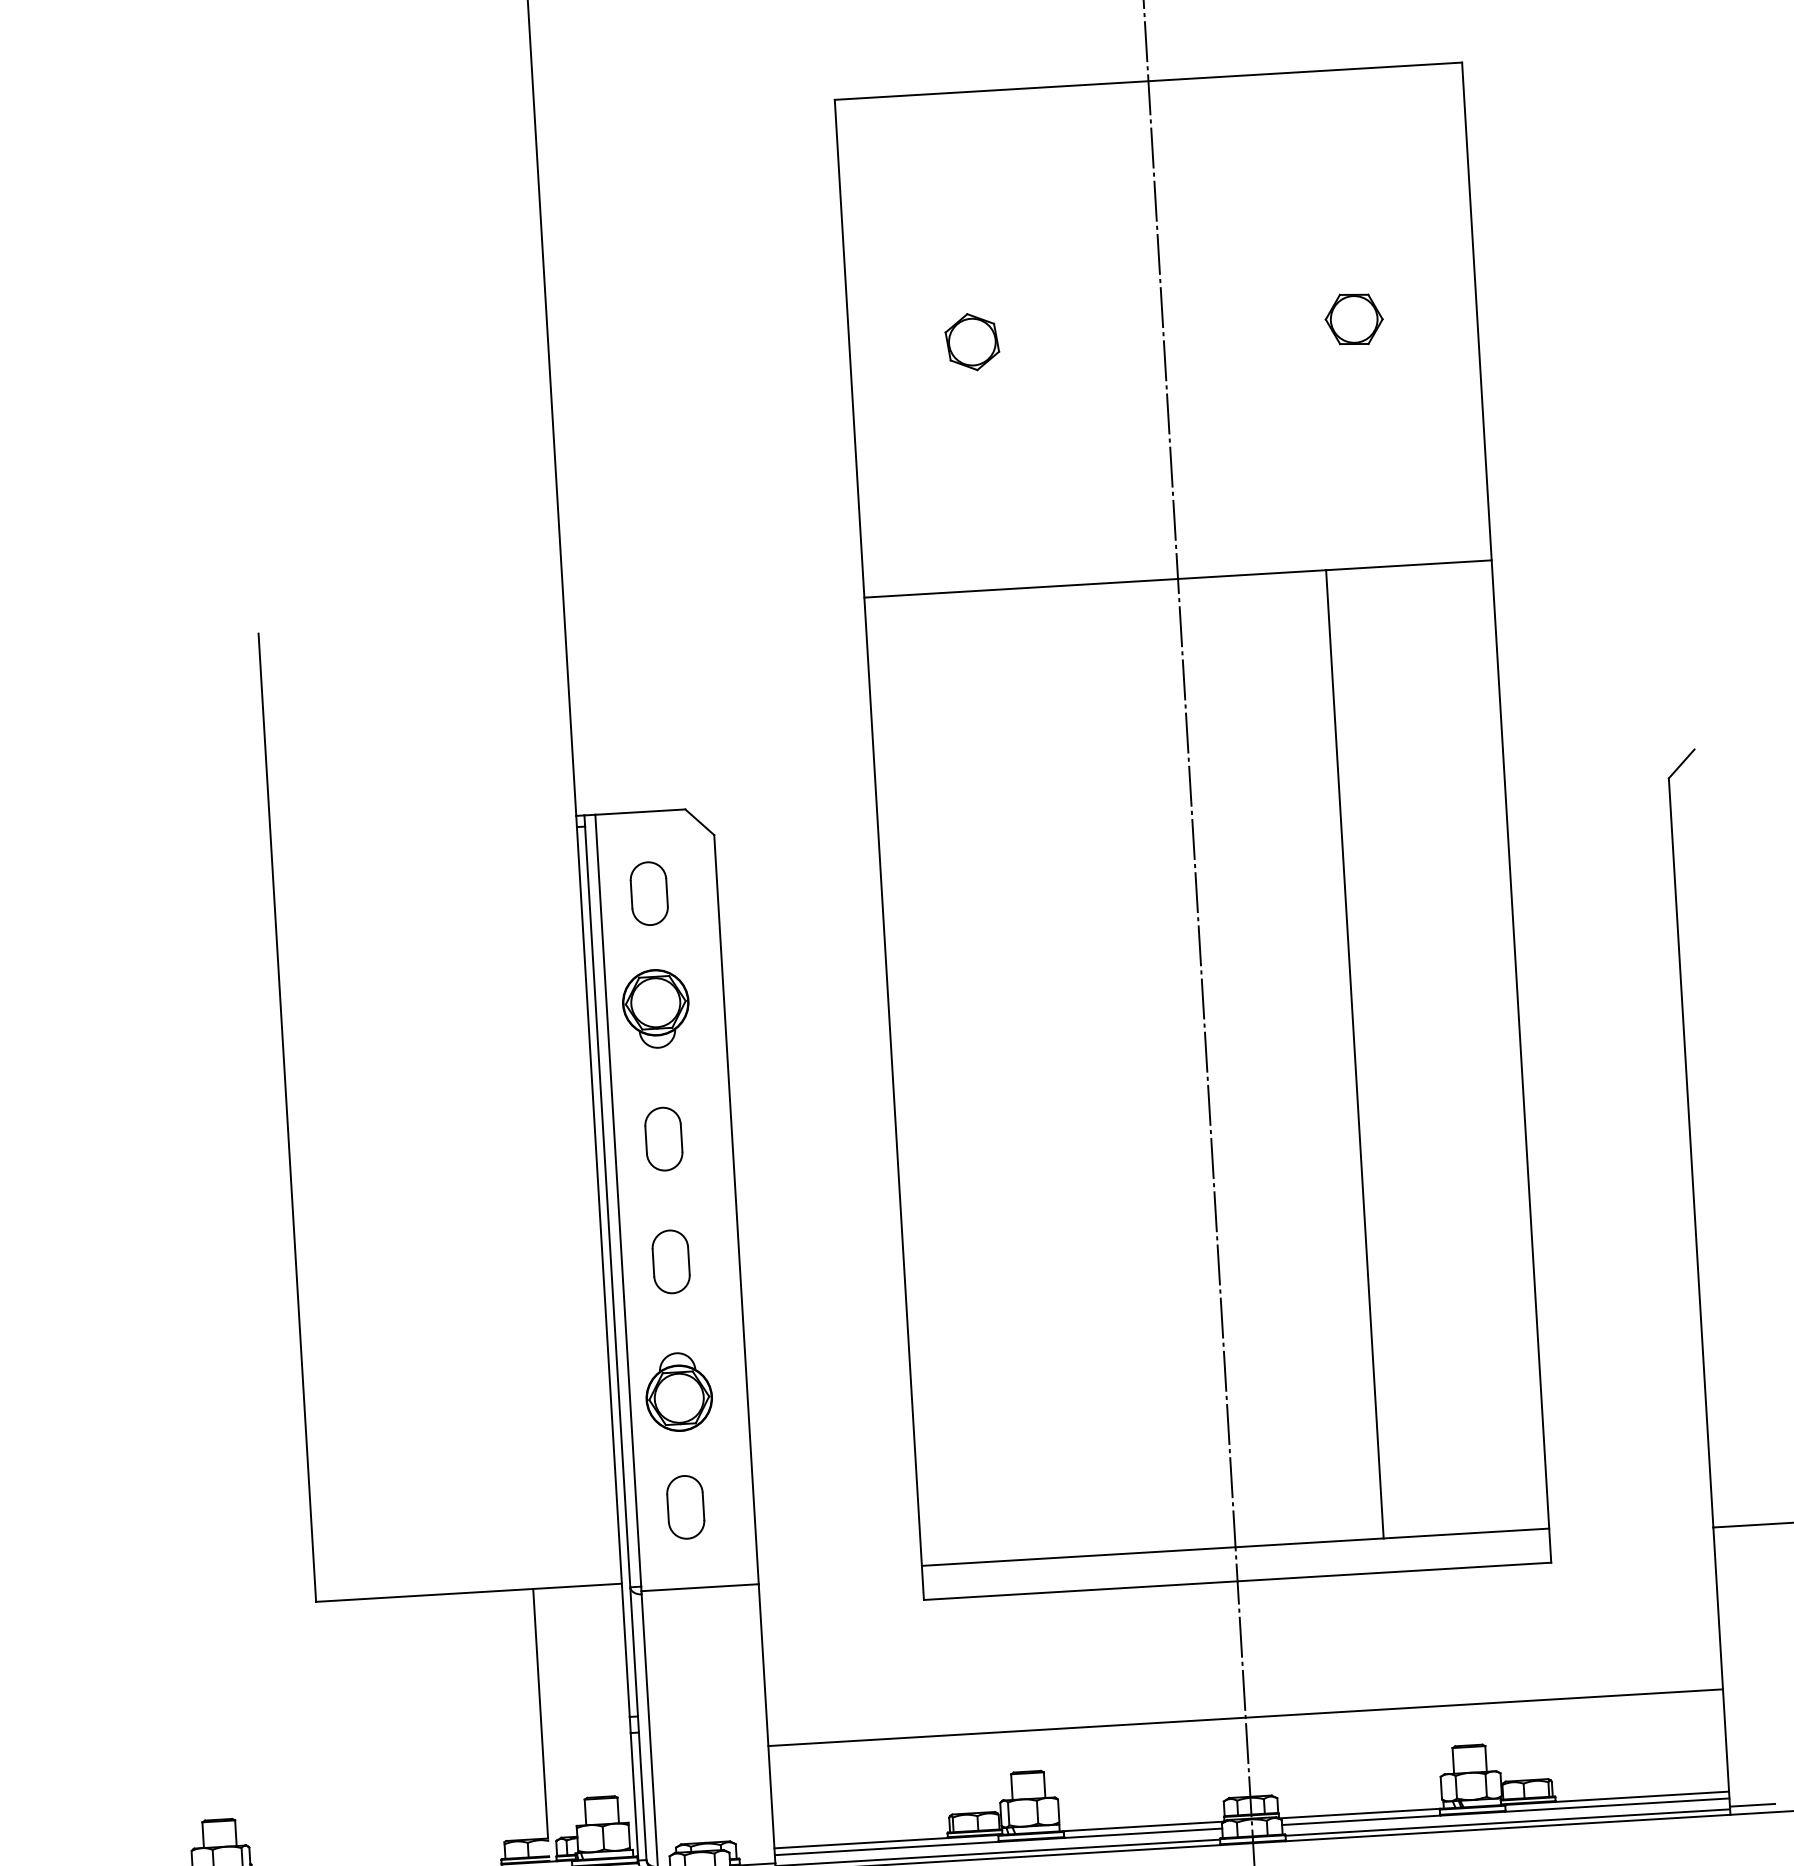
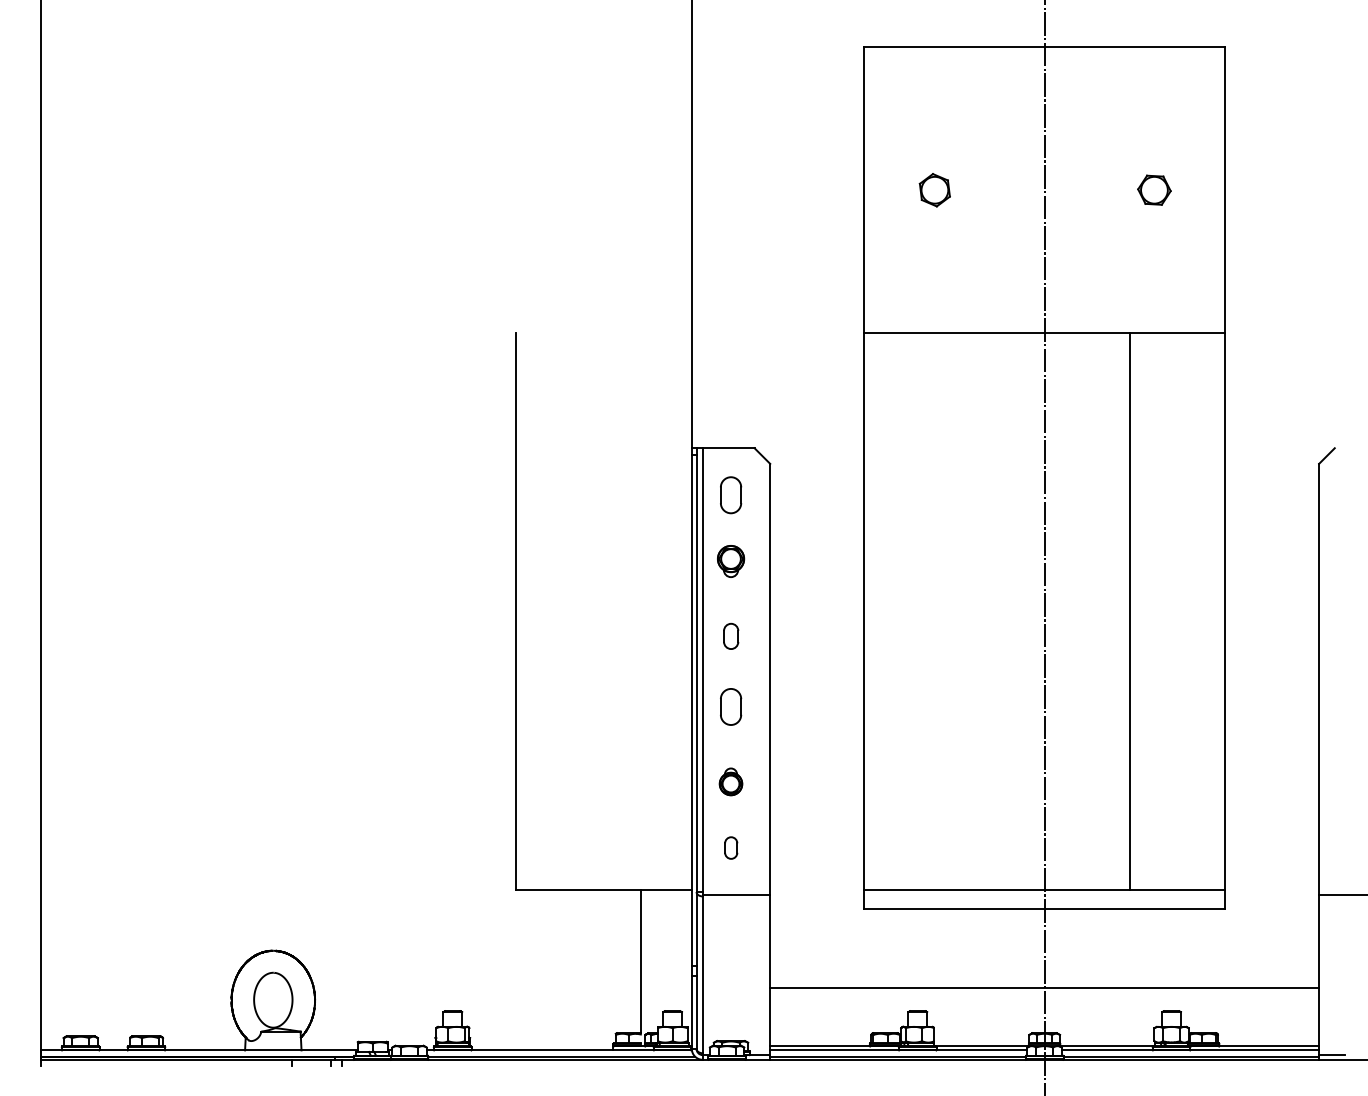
part: (655, 1008) -> (730, 561), size x0.7
part: (664, 1139) -> (731, 636), size x0.7
part: (677, 1391) -> (730, 781), size x0.6
part: (686, 1506) -> (731, 847), size x0.6

